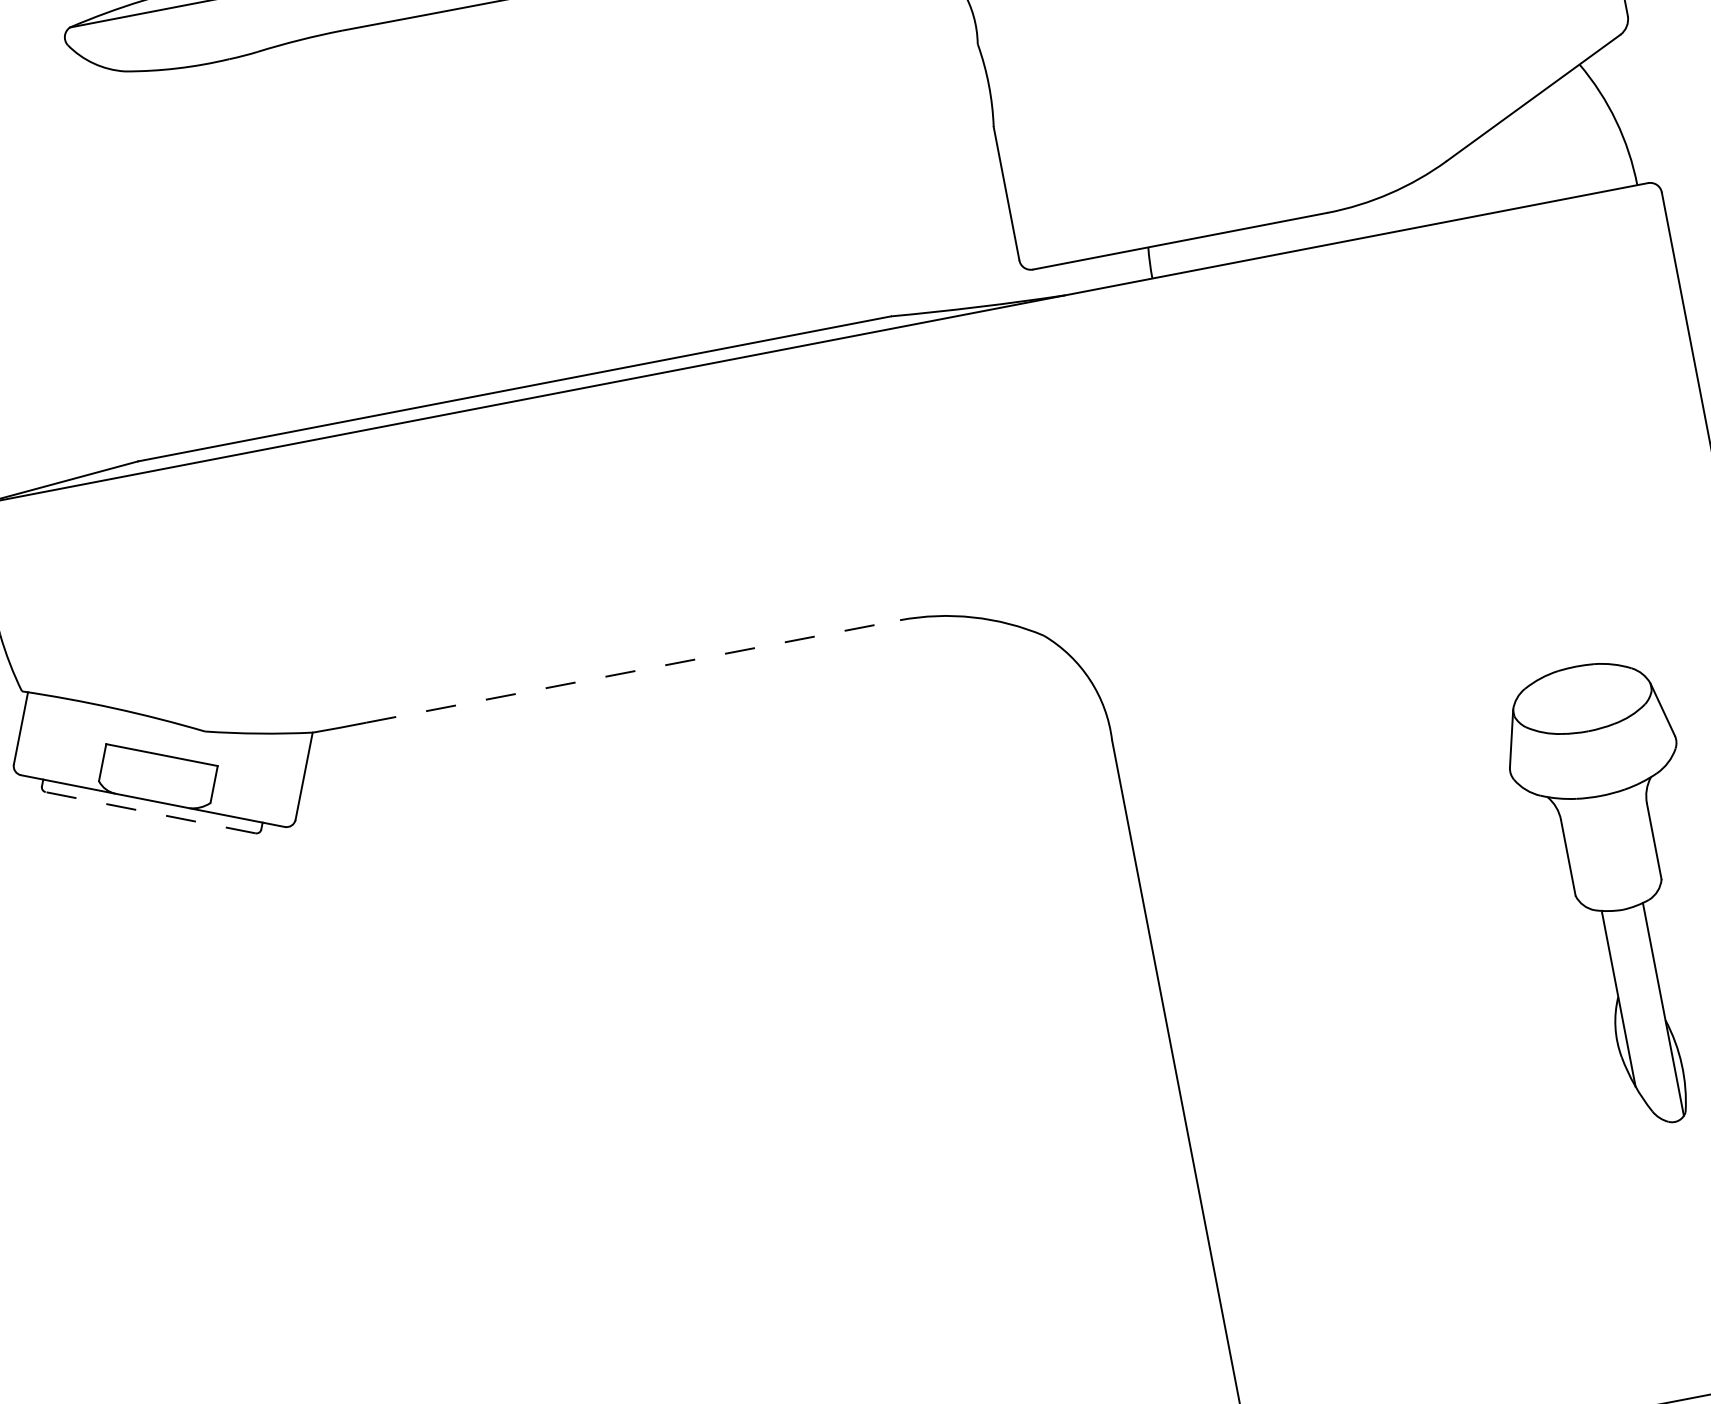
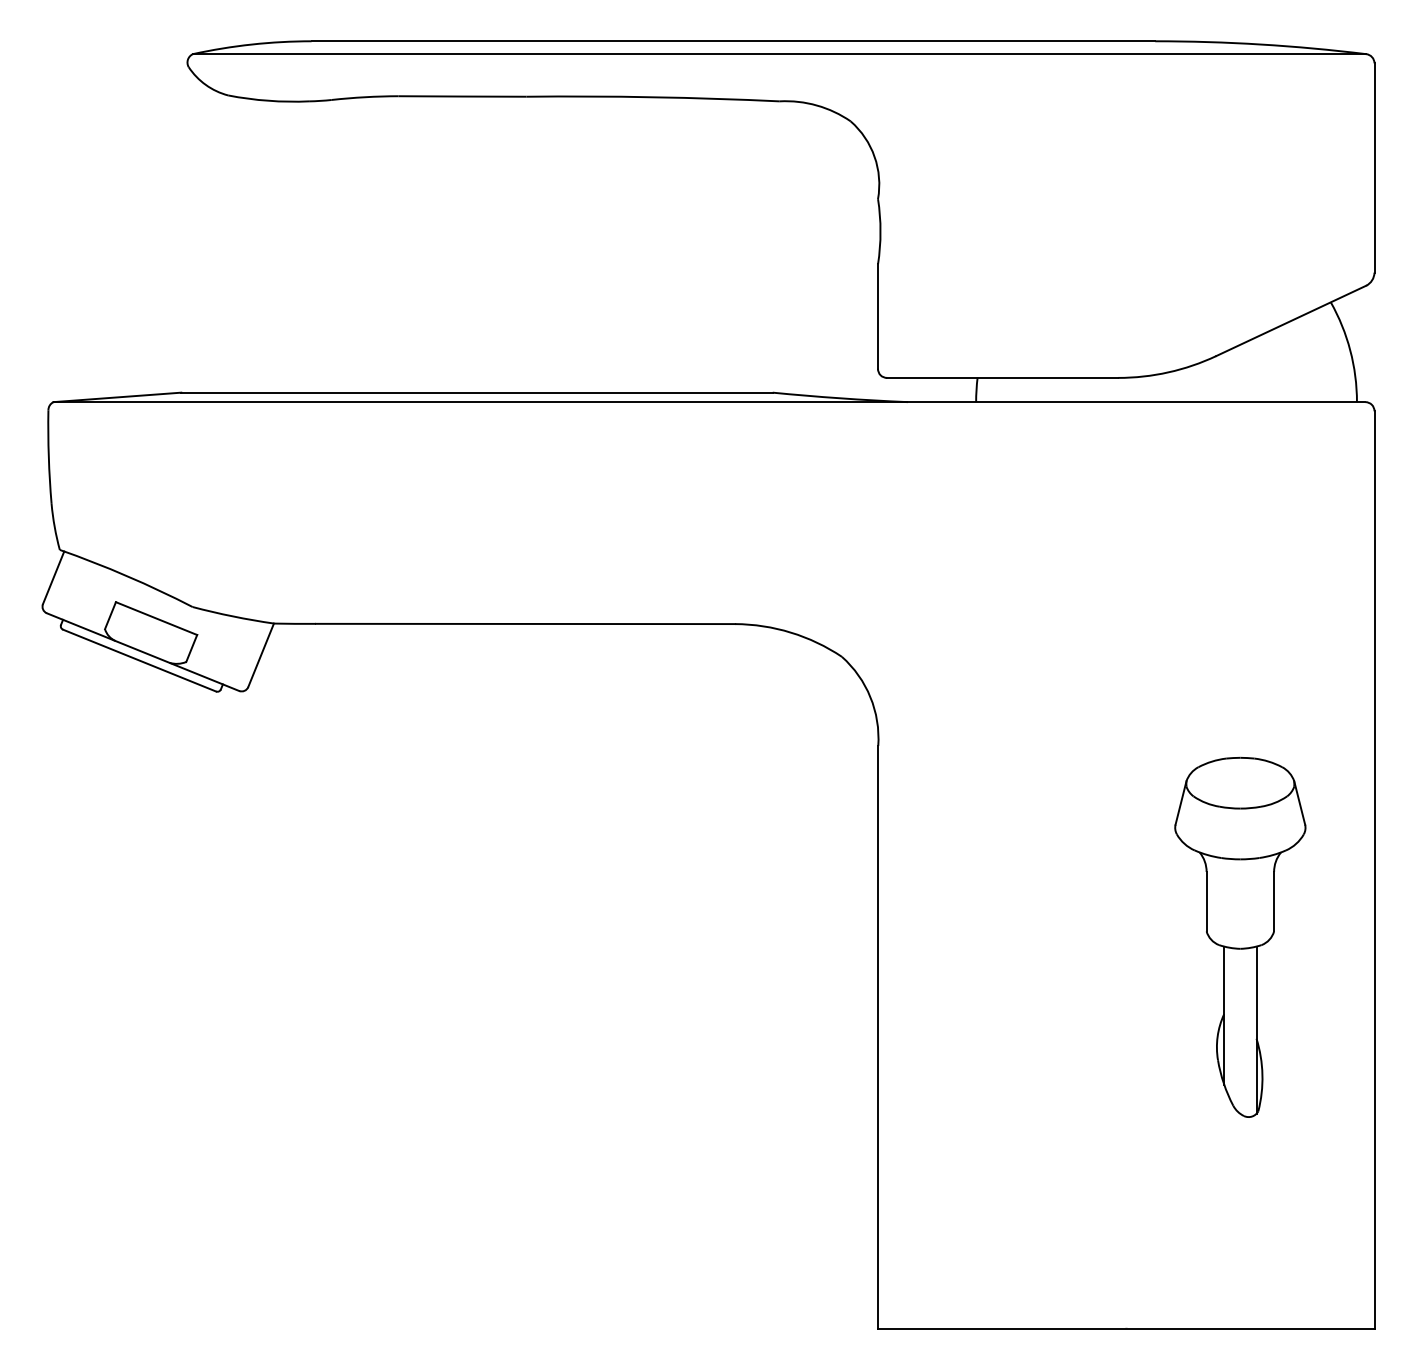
line: (632, 670) -> (525, 623), dashed -> solid
line: (150, 812) -> (139, 660), dashed -> solid

